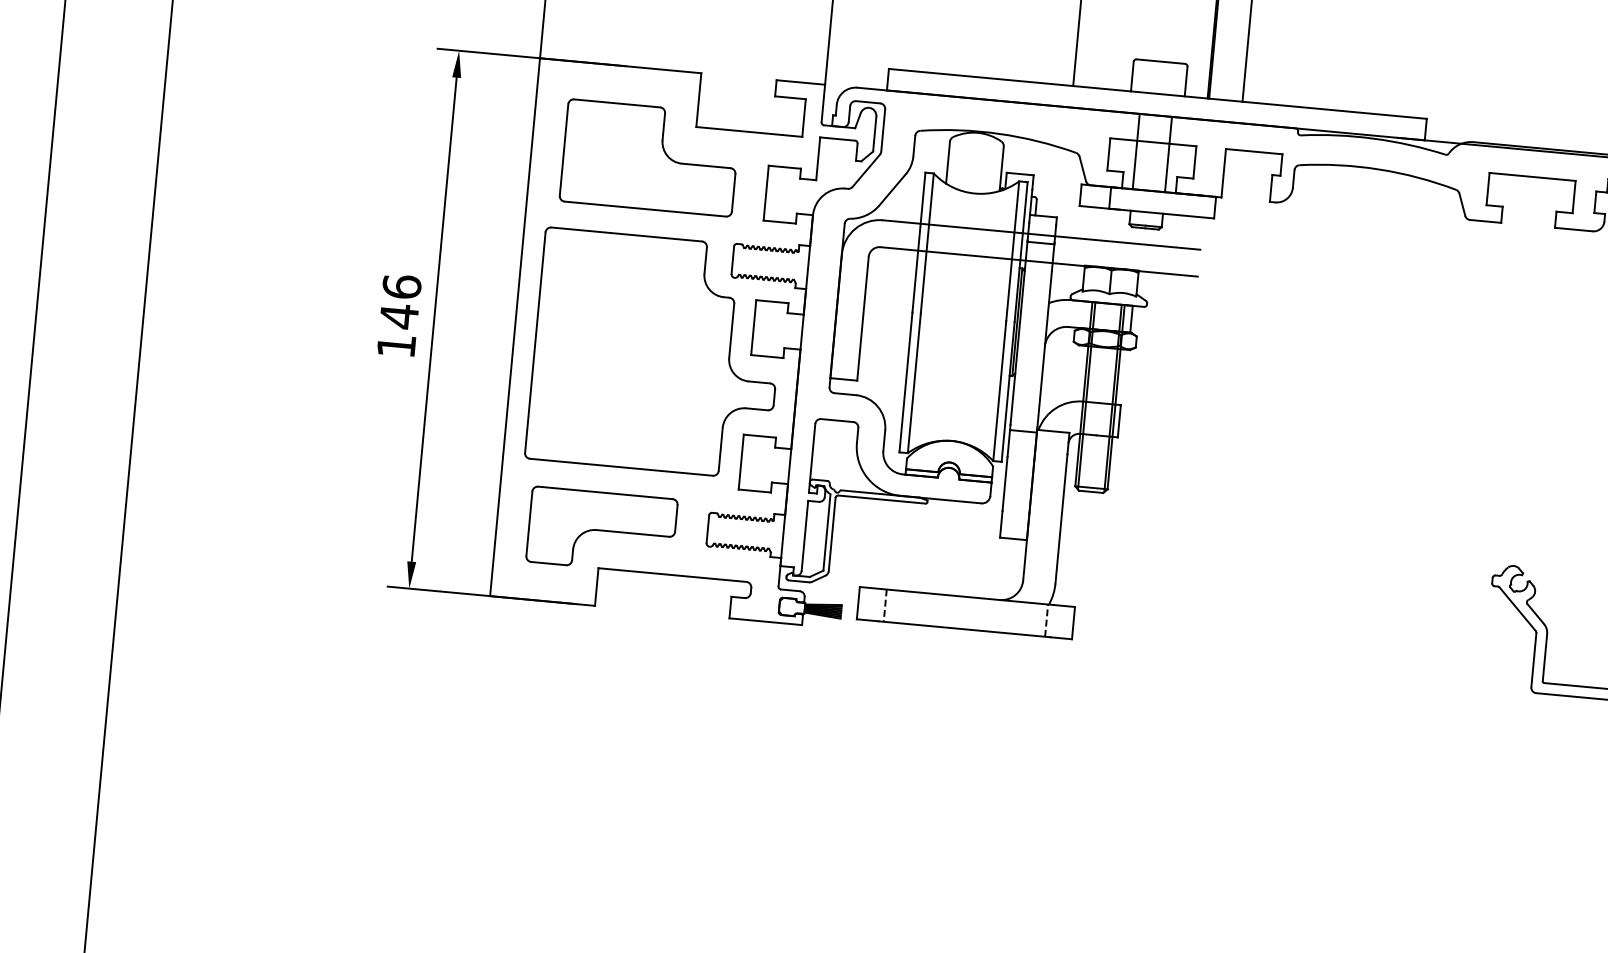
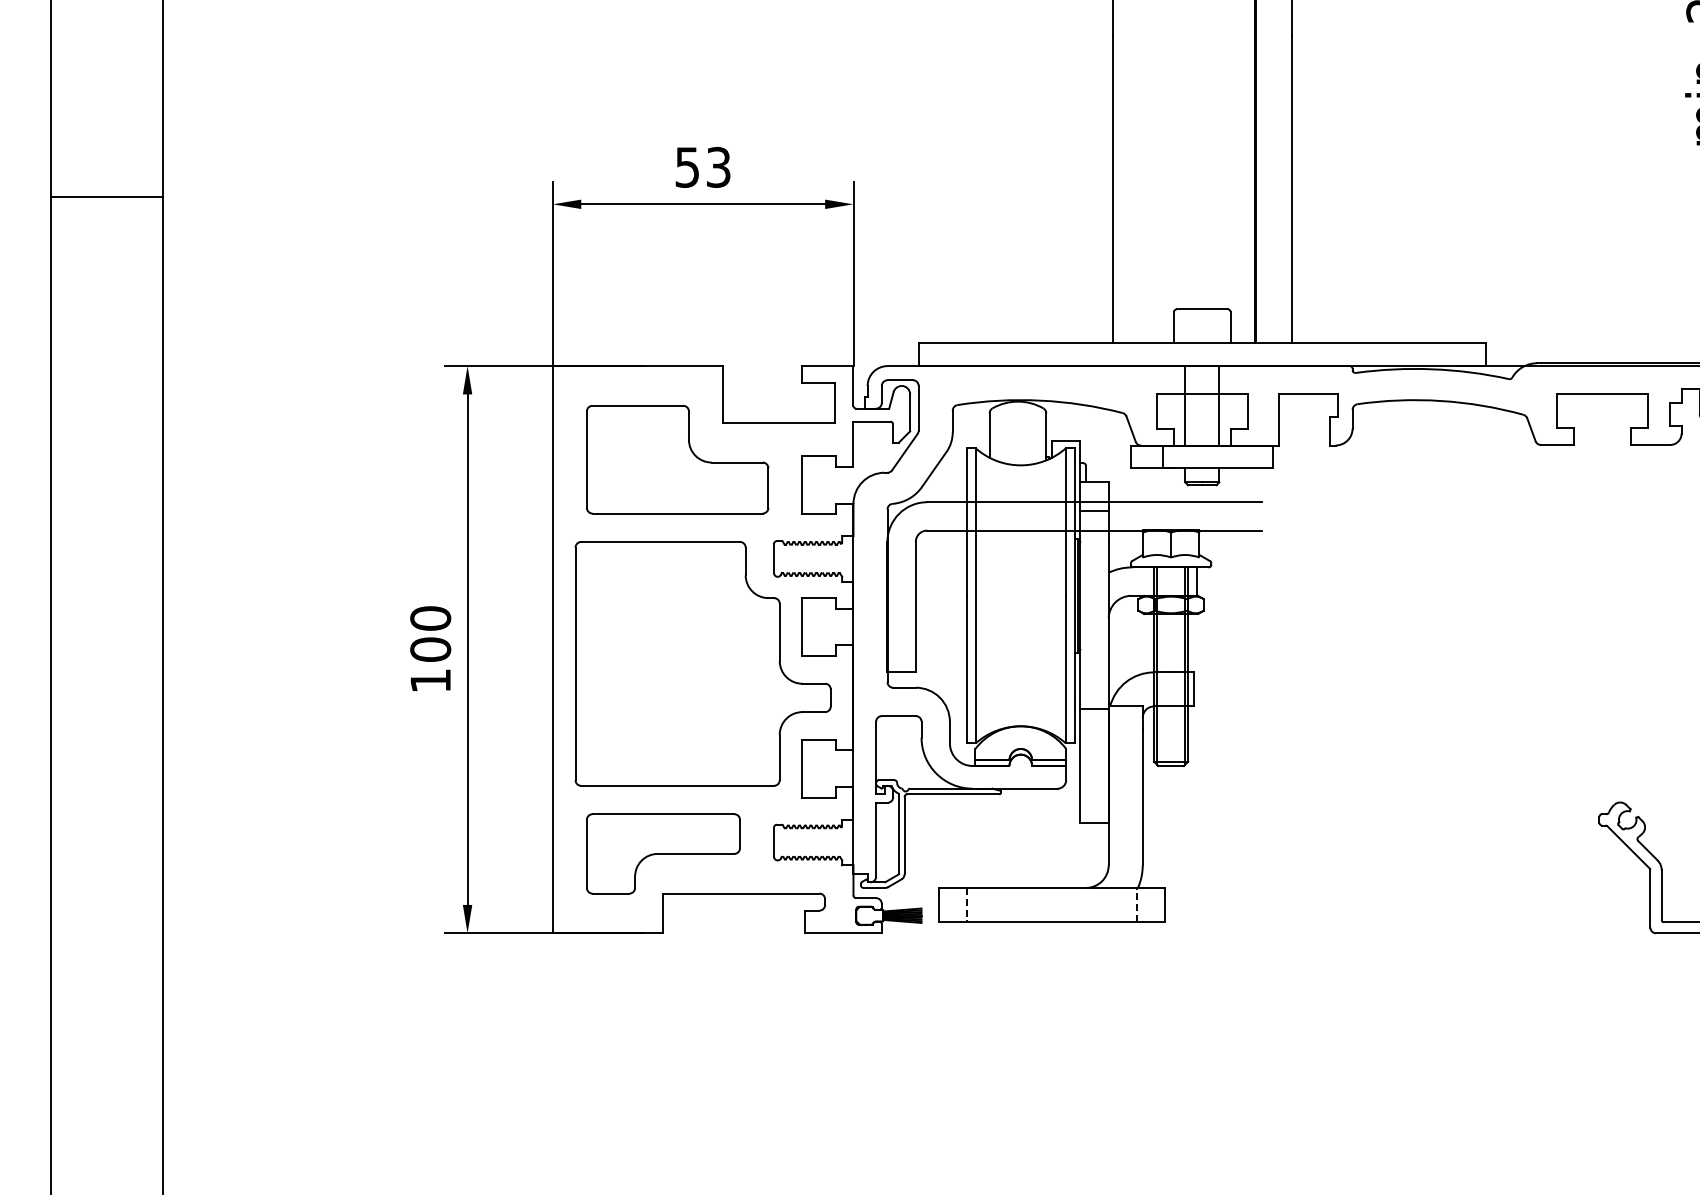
text: (400, 302) -> (430, 634), 146 -> 100

